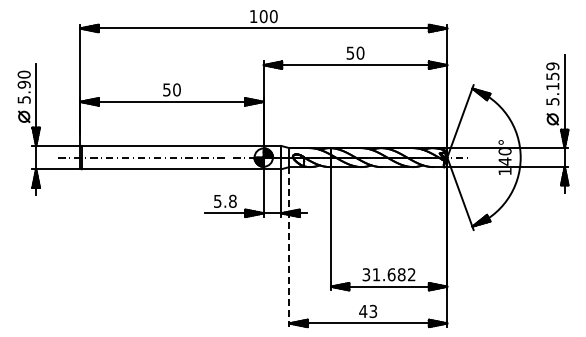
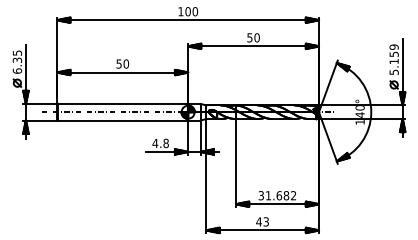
text: (23, 86) -> (16, 61), 5.90 -> 6.35
text: (217, 201) -> (155, 143), 5.8 -> 4.8
line: (289, 247) -> (206, 176), dashed -> solid

